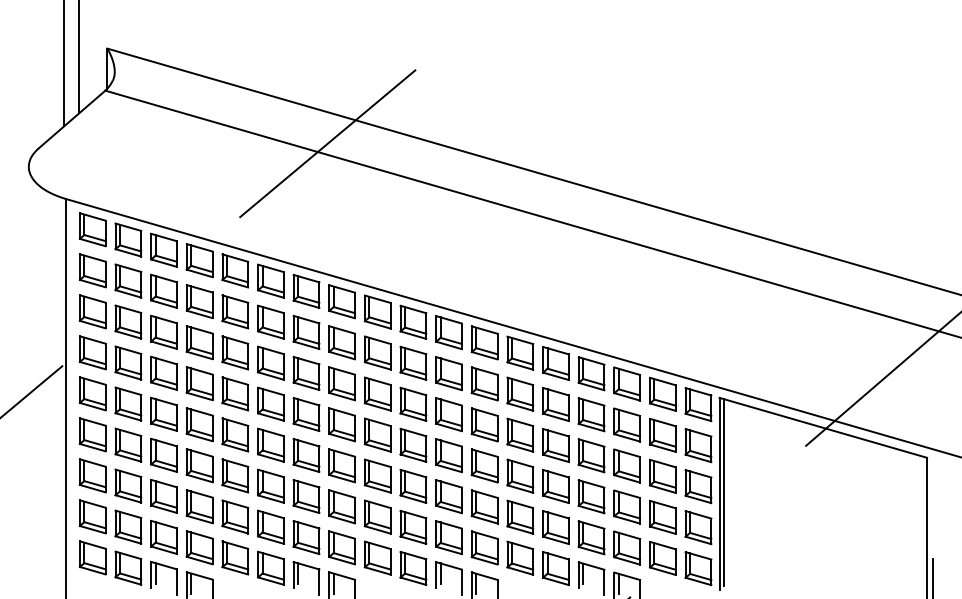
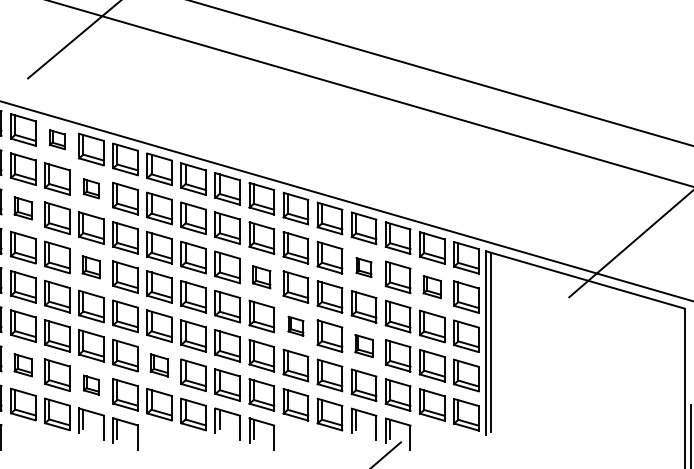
part: (270, 280) -> (56, 139), size x0.6
part: (306, 332) -> (91, 188), size x0.6
part: (235, 352) -> (23, 207), size x0.7
part: (306, 414) -> (91, 267), size x0.7
part: (591, 414) -> (364, 267), size x0.6
part: (484, 424) -> (261, 276), size x0.7
part: (662, 434) -> (431, 286), size x0.7
part: (520, 475) -> (296, 325), size x0.6
part: (591, 496) -> (364, 345), size x0.7
part: (235, 516) -> (23, 364), size x0.7
part: (377, 516) -> (159, 364), size x0.7
part: (306, 537) -> (91, 384), size x0.6

